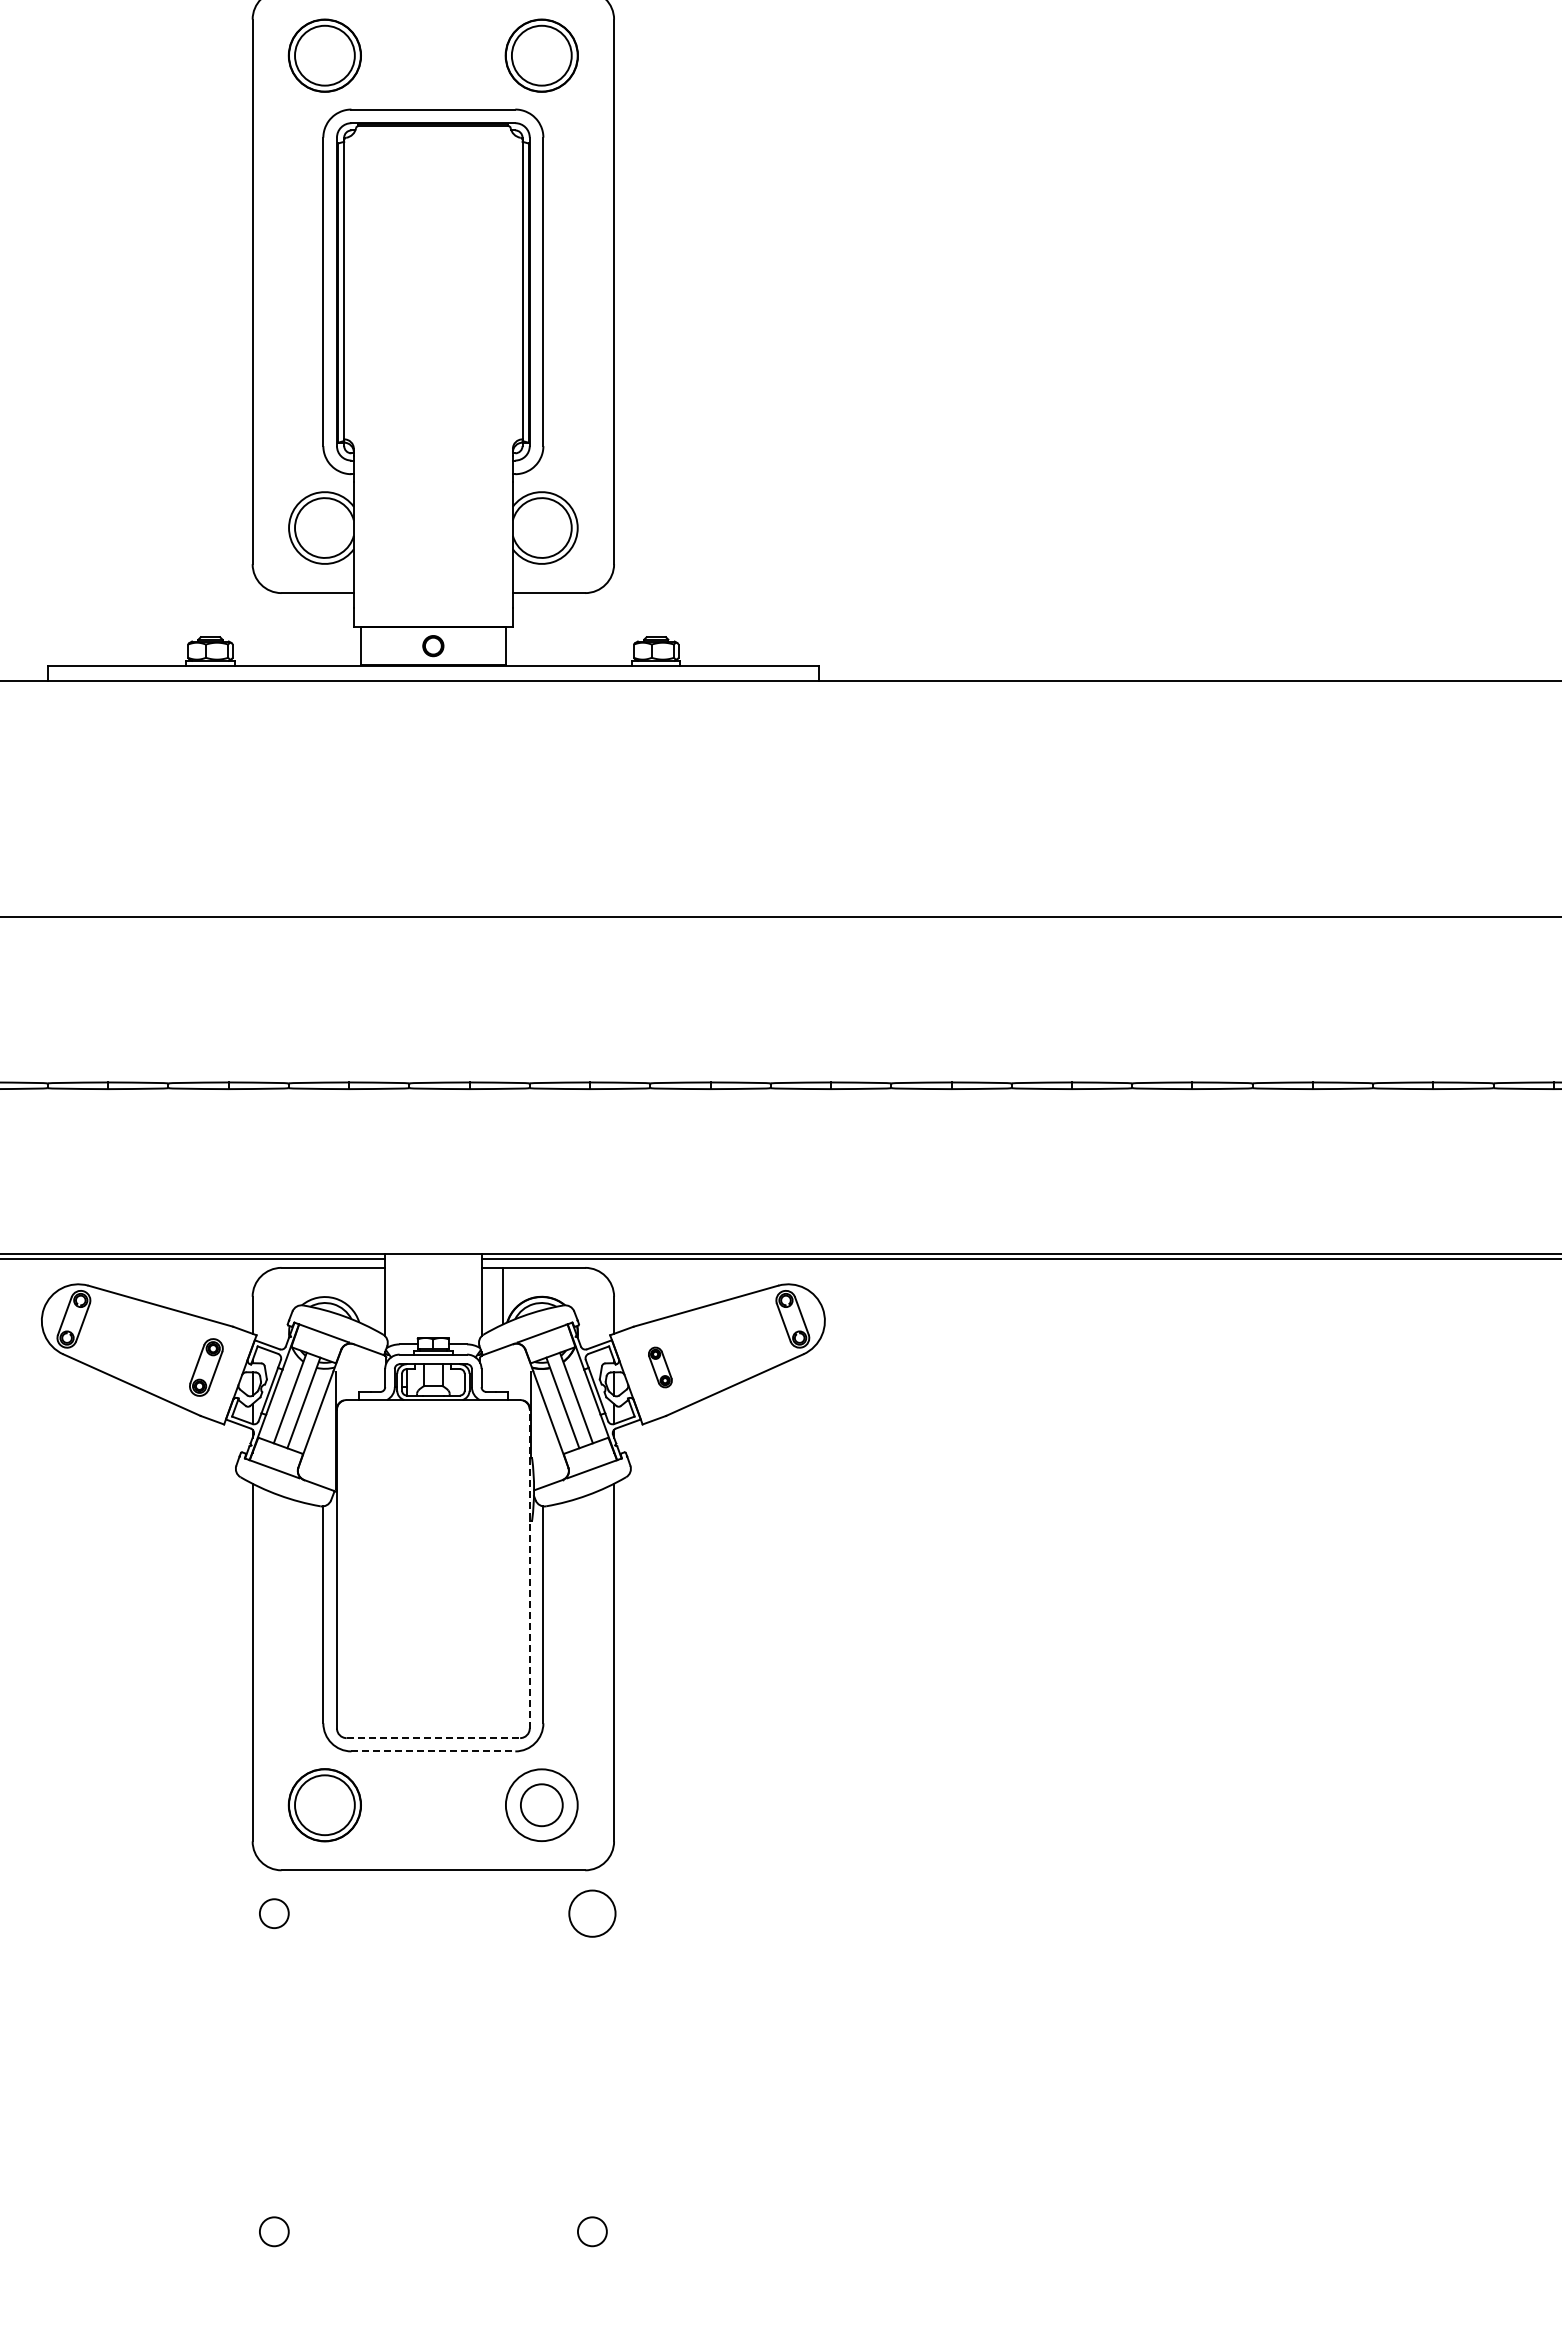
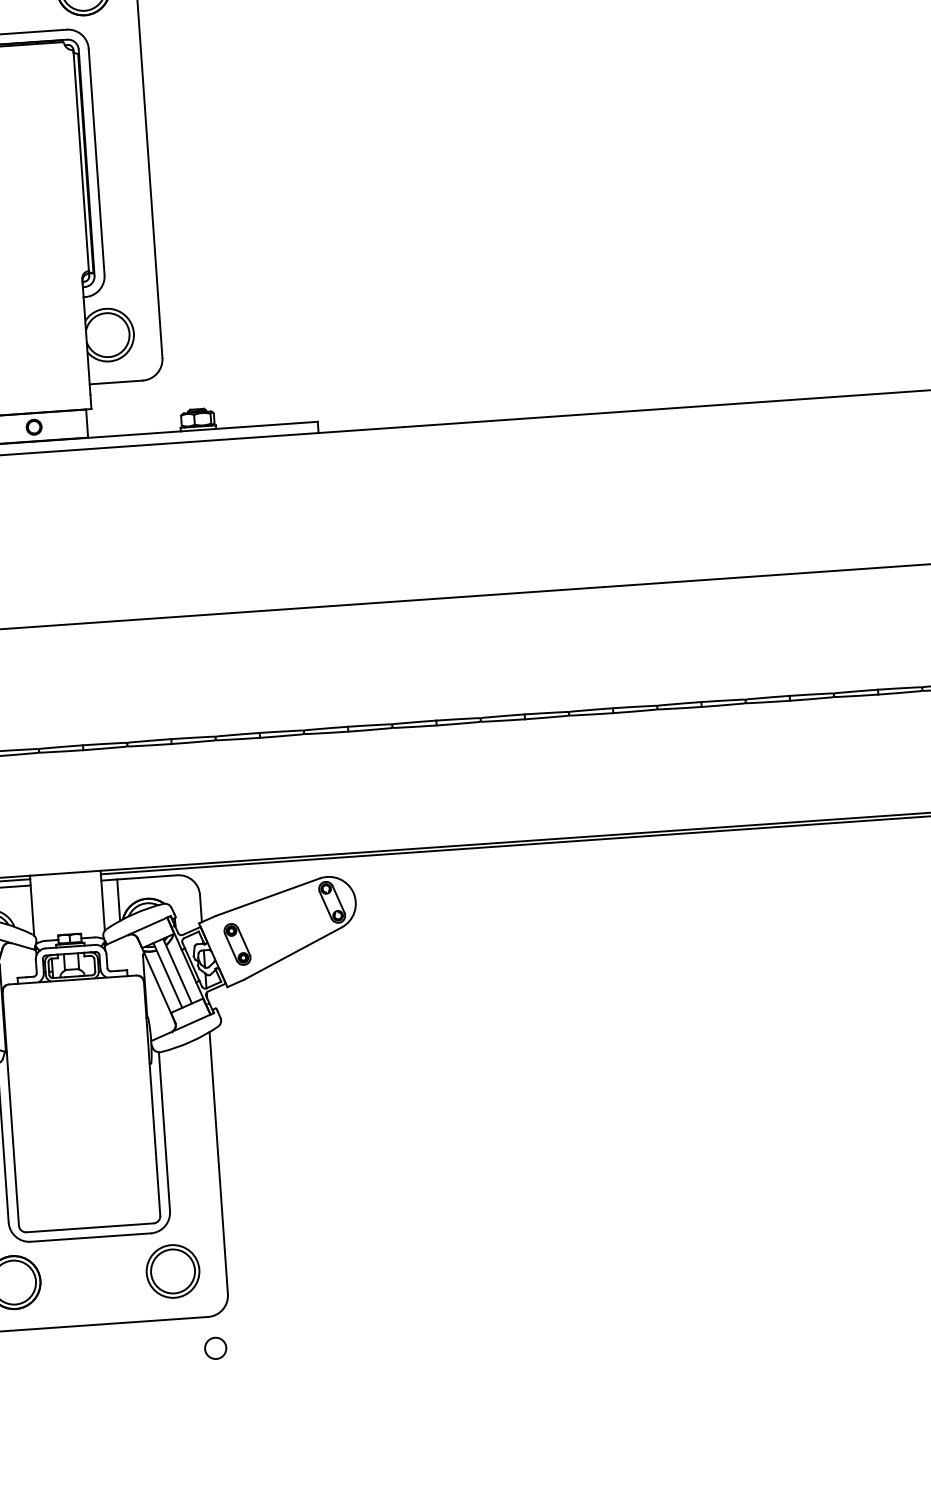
part: (660, 1367) -> (237, 944), size x1.43
line: (529, 1568) -> (151, 1098), dashed -> solid
line: (433, 1738) -> (90, 1228), dashed -> solid
line: (433, 1751) -> (90, 1237), dashed -> solid
circle: (541, 1805) -> (172, 1271), size x1.43
circle: (591, 1913) -> (215, 1348), size x0.62

